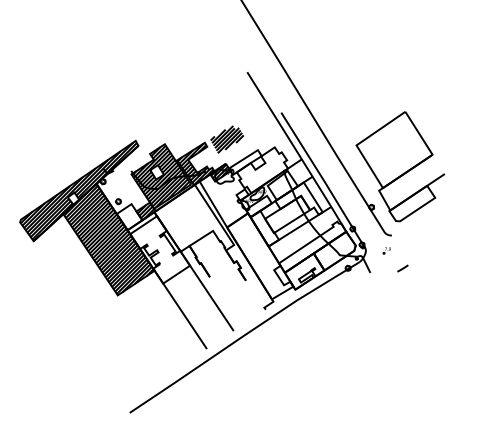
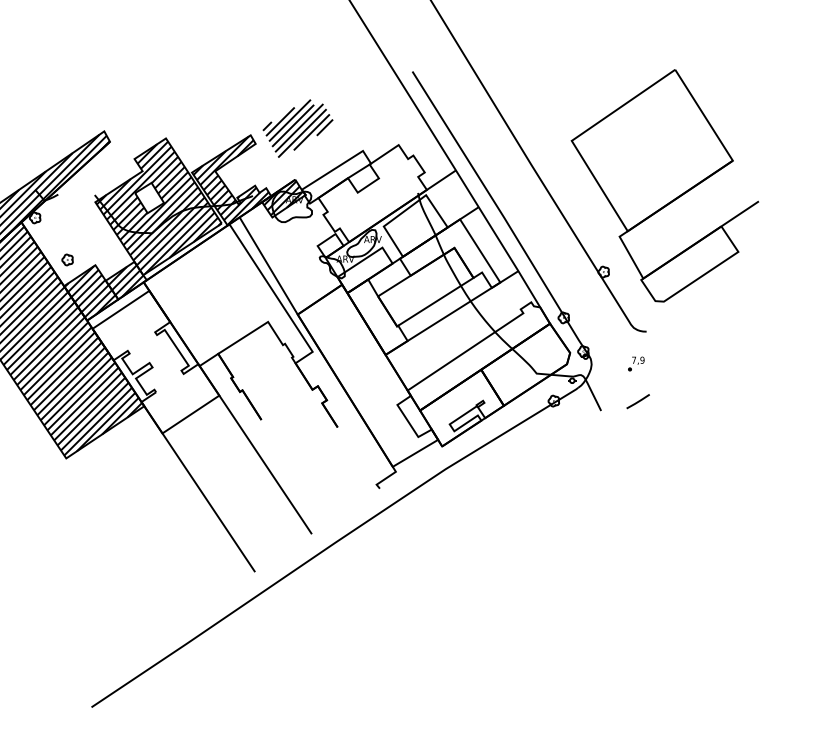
hatch: (129, 216) -> (91, 291), added
line: (402, 268) -> (637, 401), moved

